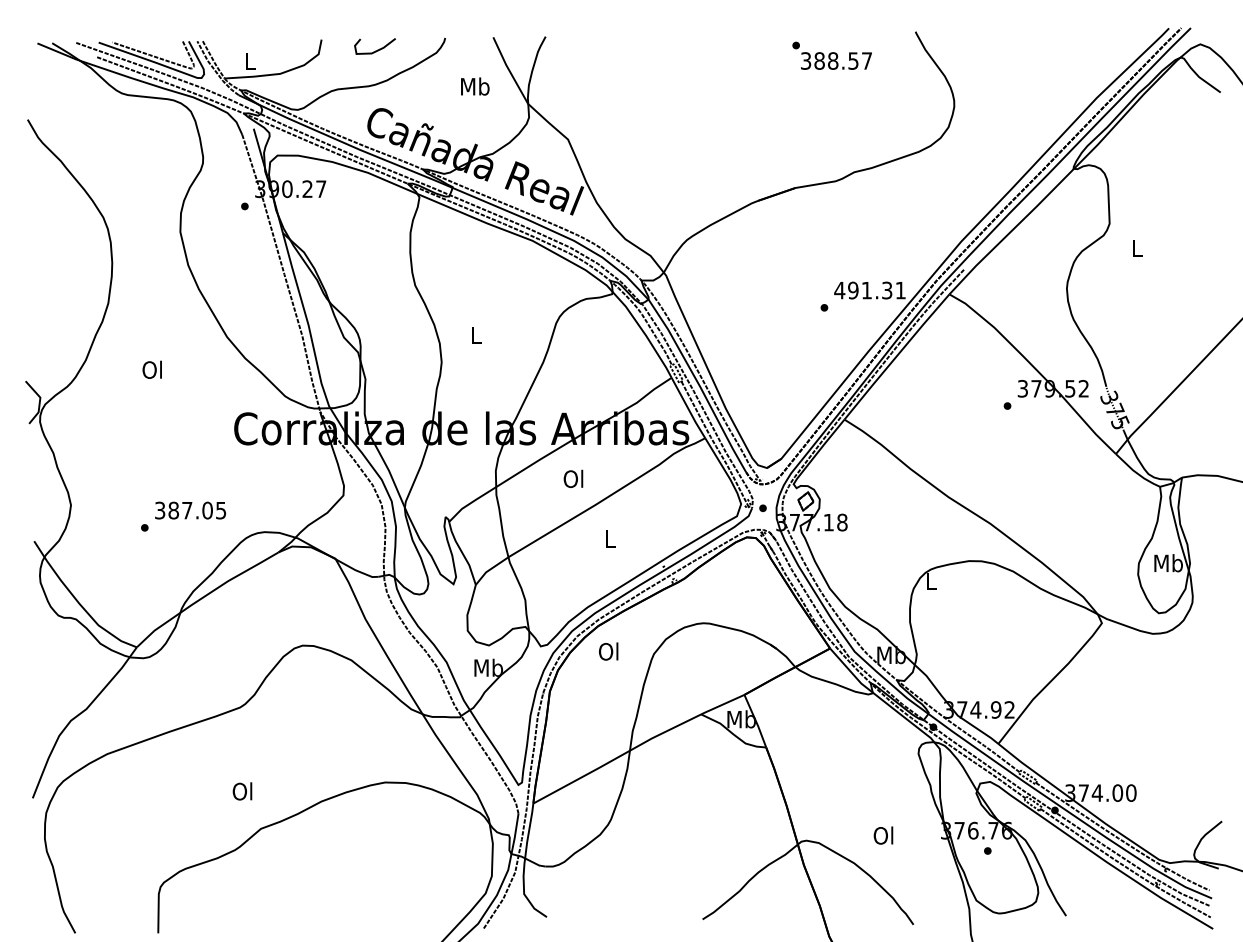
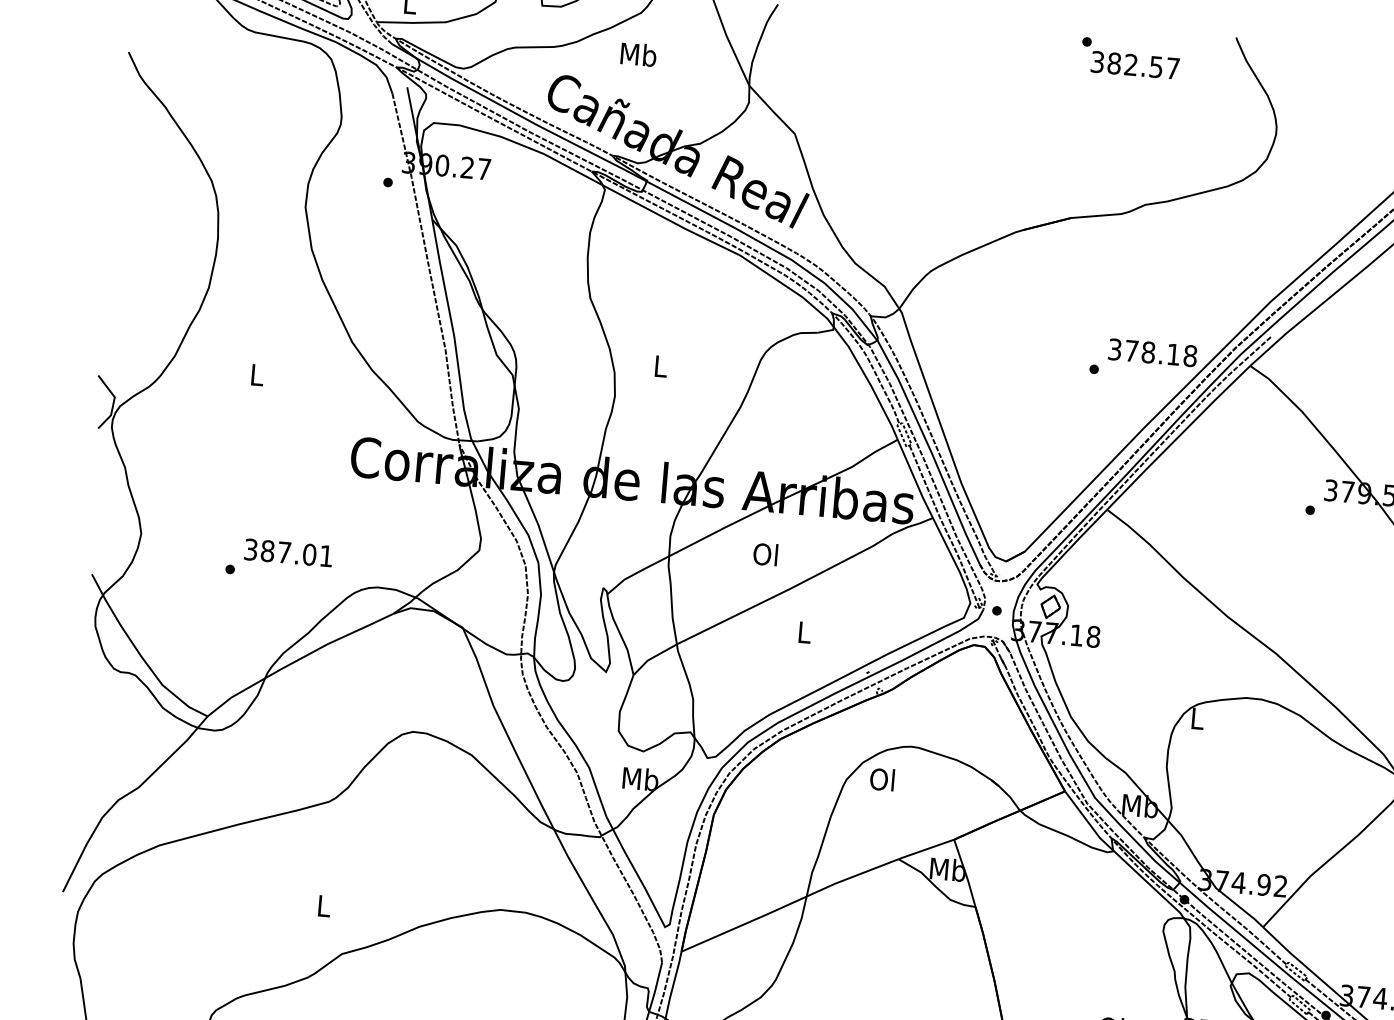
text: (833, 60) -> (1131, 64), 388.57 -> 382.57
text: (475, 86) -> (639, 54), moved
text: (870, 290) -> (1152, 352), 491.31 -> 378.18
text: (151, 369) -> (255, 374), Ol -> L
text: (221, 510) -> (326, 556), 387.05 -> 387.01
text: (608, 651) -> (882, 779), moved
text: (242, 791) -> (323, 905), Ol -> L

